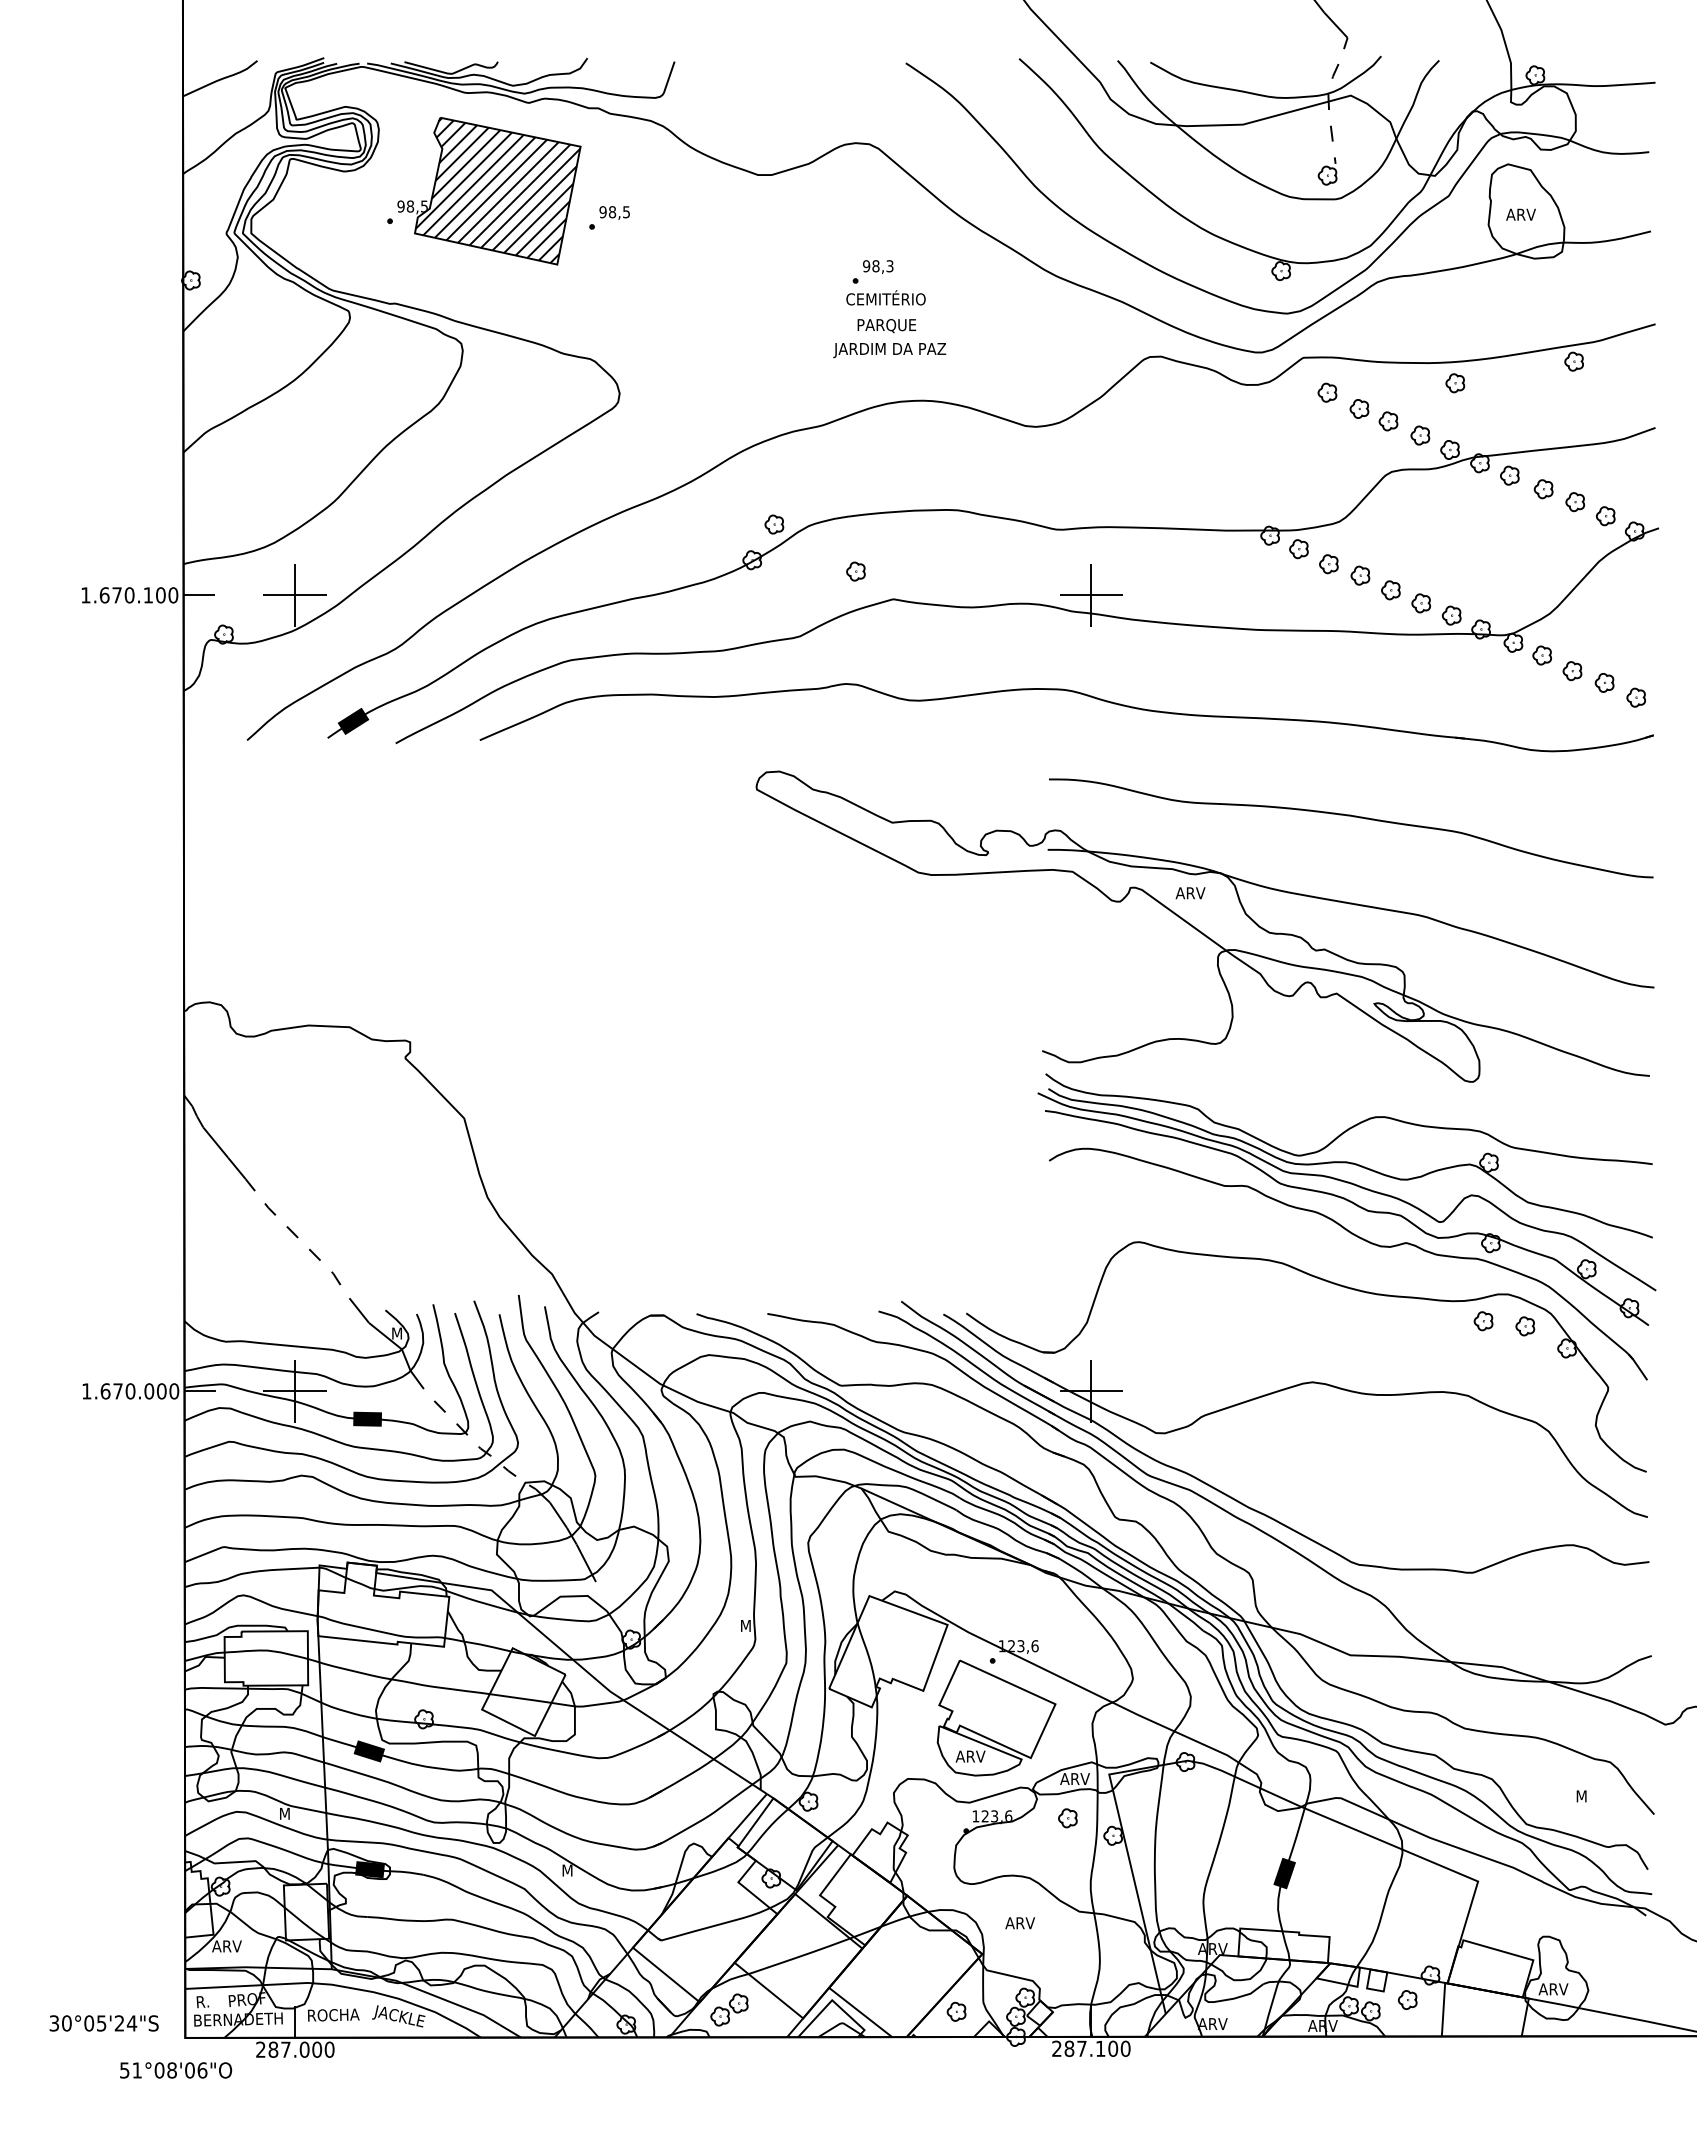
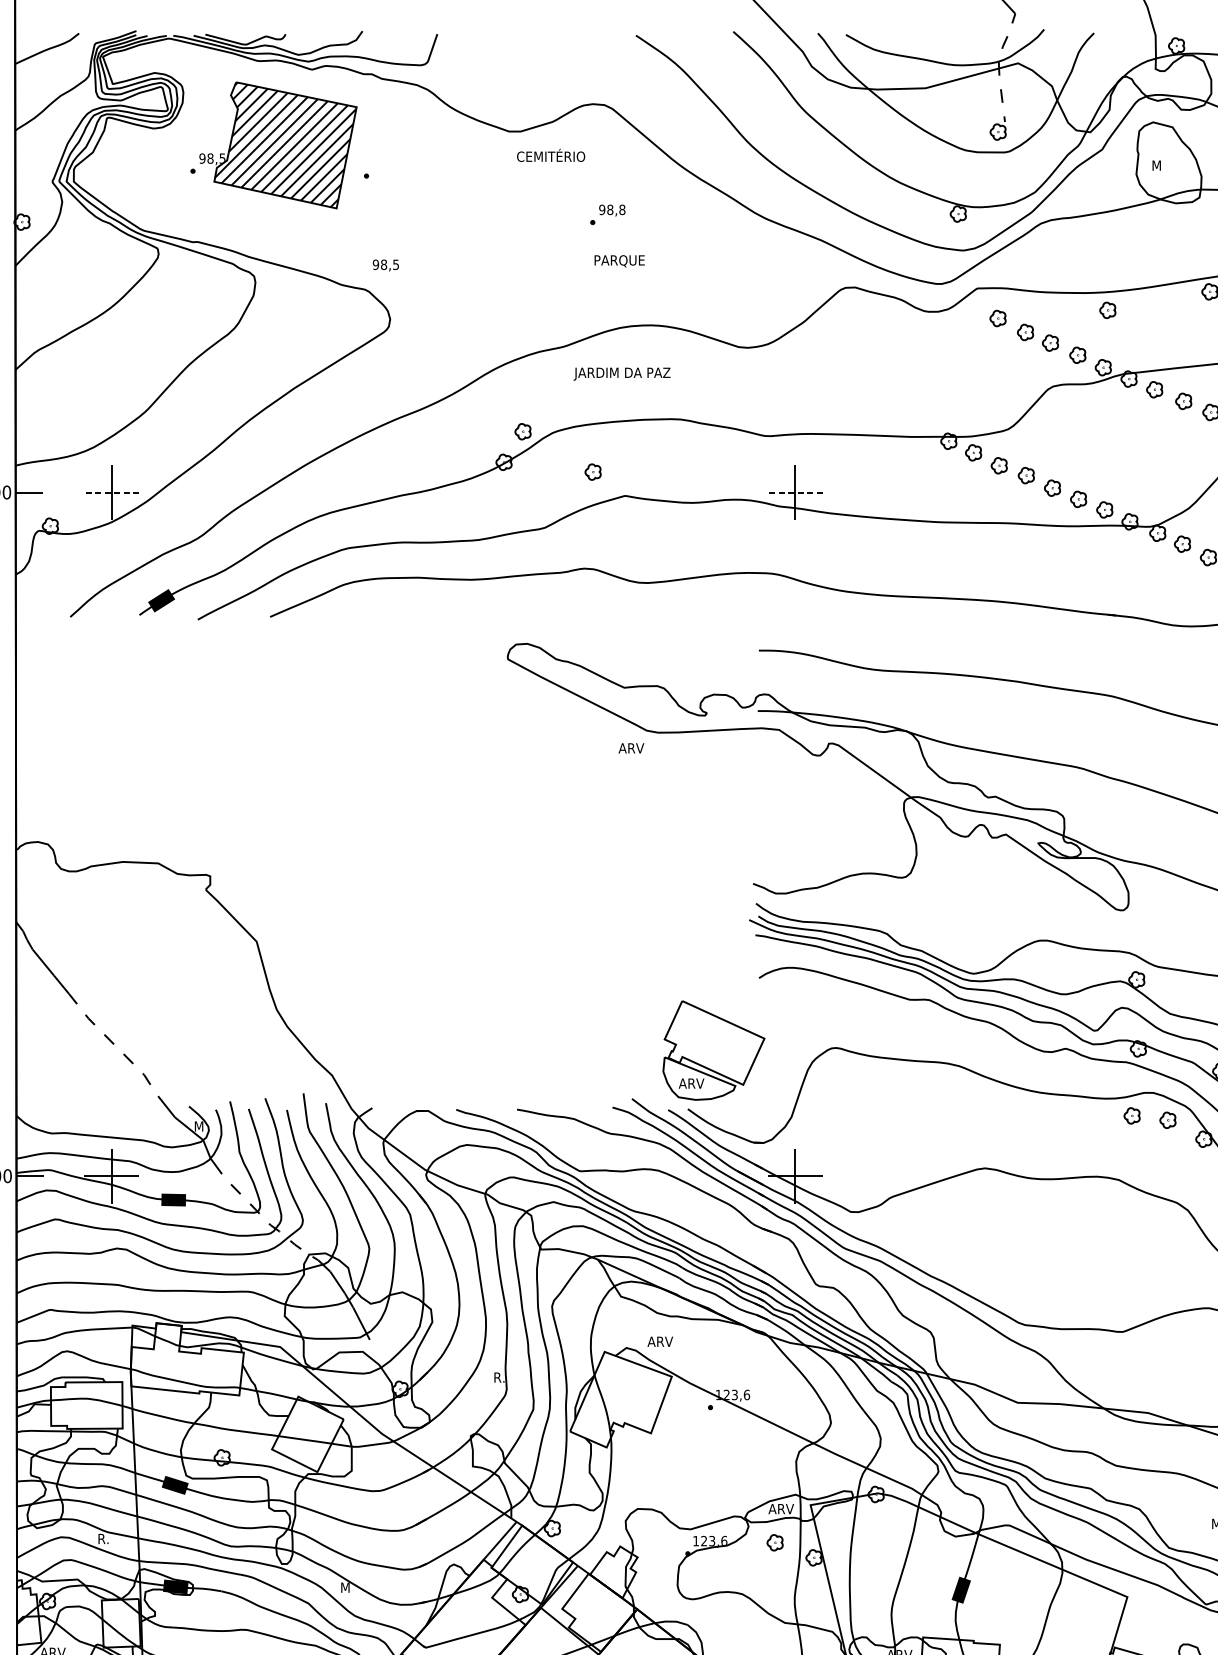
text: (614, 212) -> (385, 265), moved
text: (1520, 214) -> (1163, 165), ARV -> M
text: (889, 266) -> (621, 210), 98,3 -> 98,8
text: (885, 297) -> (550, 155), moved
text: (889, 350) -> (621, 374), moved
line: (295, 595) -> (111, 492), solid -> dashed
line: (1091, 595) -> (795, 492), solid -> dashed
text: (1190, 893) -> (631, 748), moved
text: (747, 1625) -> (499, 1377), M -> R.
part: (996, 1717) -> (713, 1050), moved
text: (286, 1813) -> (104, 1538), M -> R.
text: (1020, 1923) -> (660, 1341), moved

